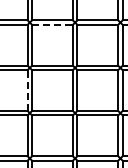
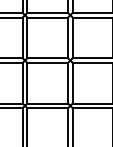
line: (53, 24) -> (48, 17), dashed -> solid
line: (27, 90) -> (22, 83), dashed -> solid

